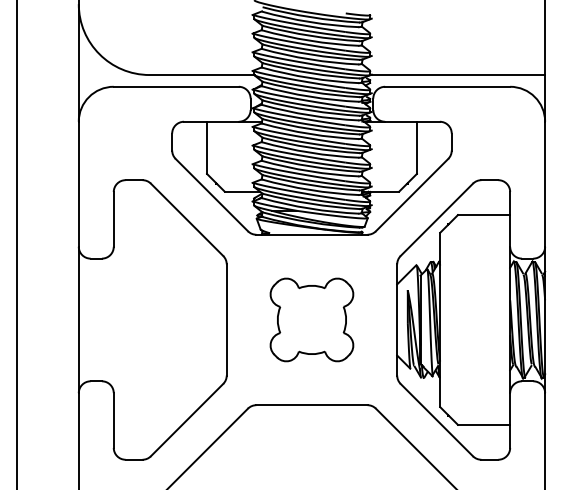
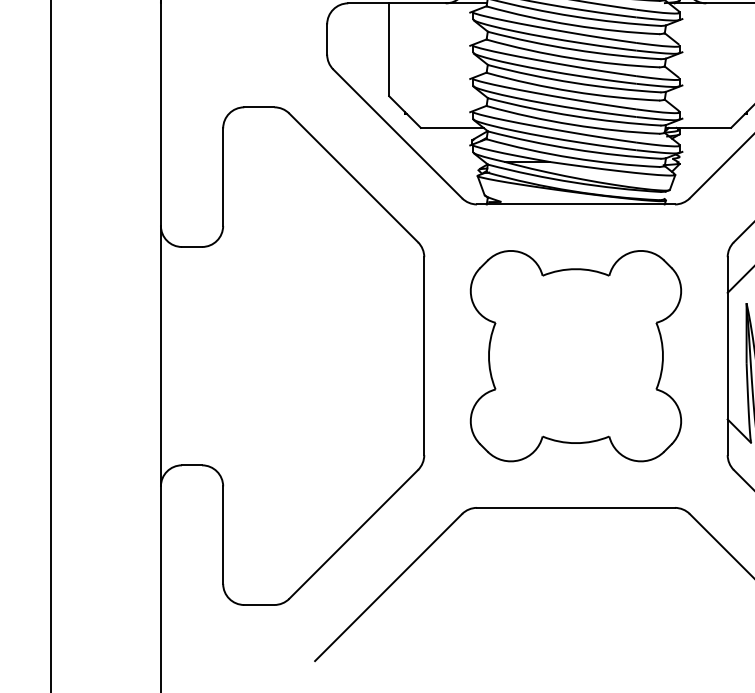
part: (311, 319) -> (575, 355), size x1.43

